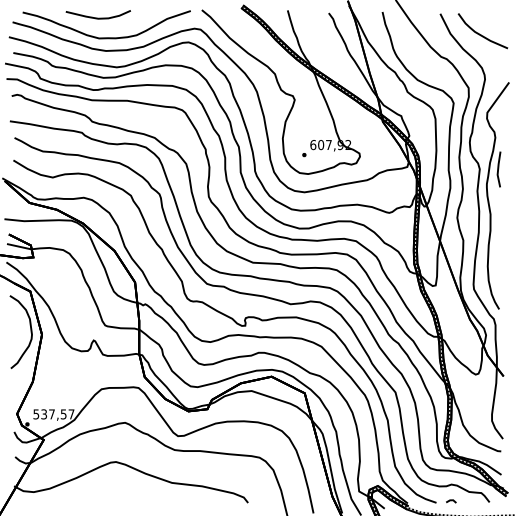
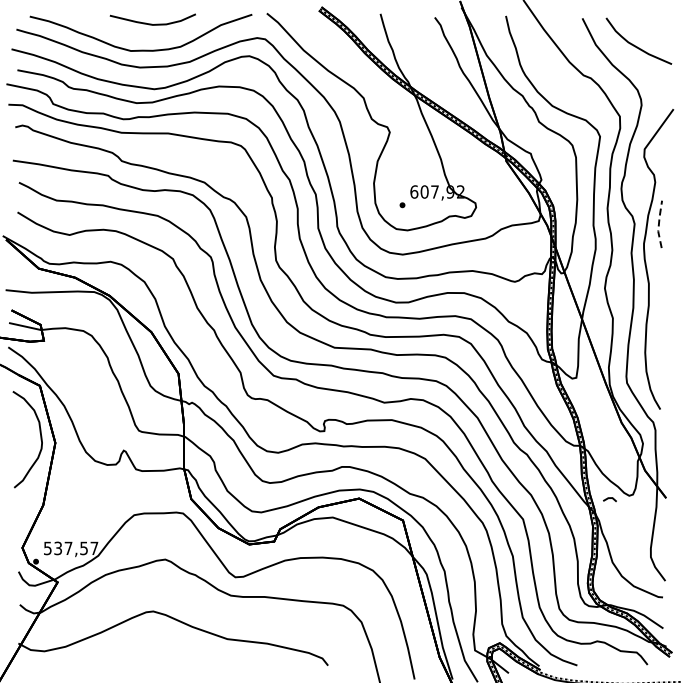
curve: (97, 17) -> (151, 23), moved
line: (497, 168) -> (658, 223), solid -> dashed
line: (450, 500) -> (609, 498), moved

